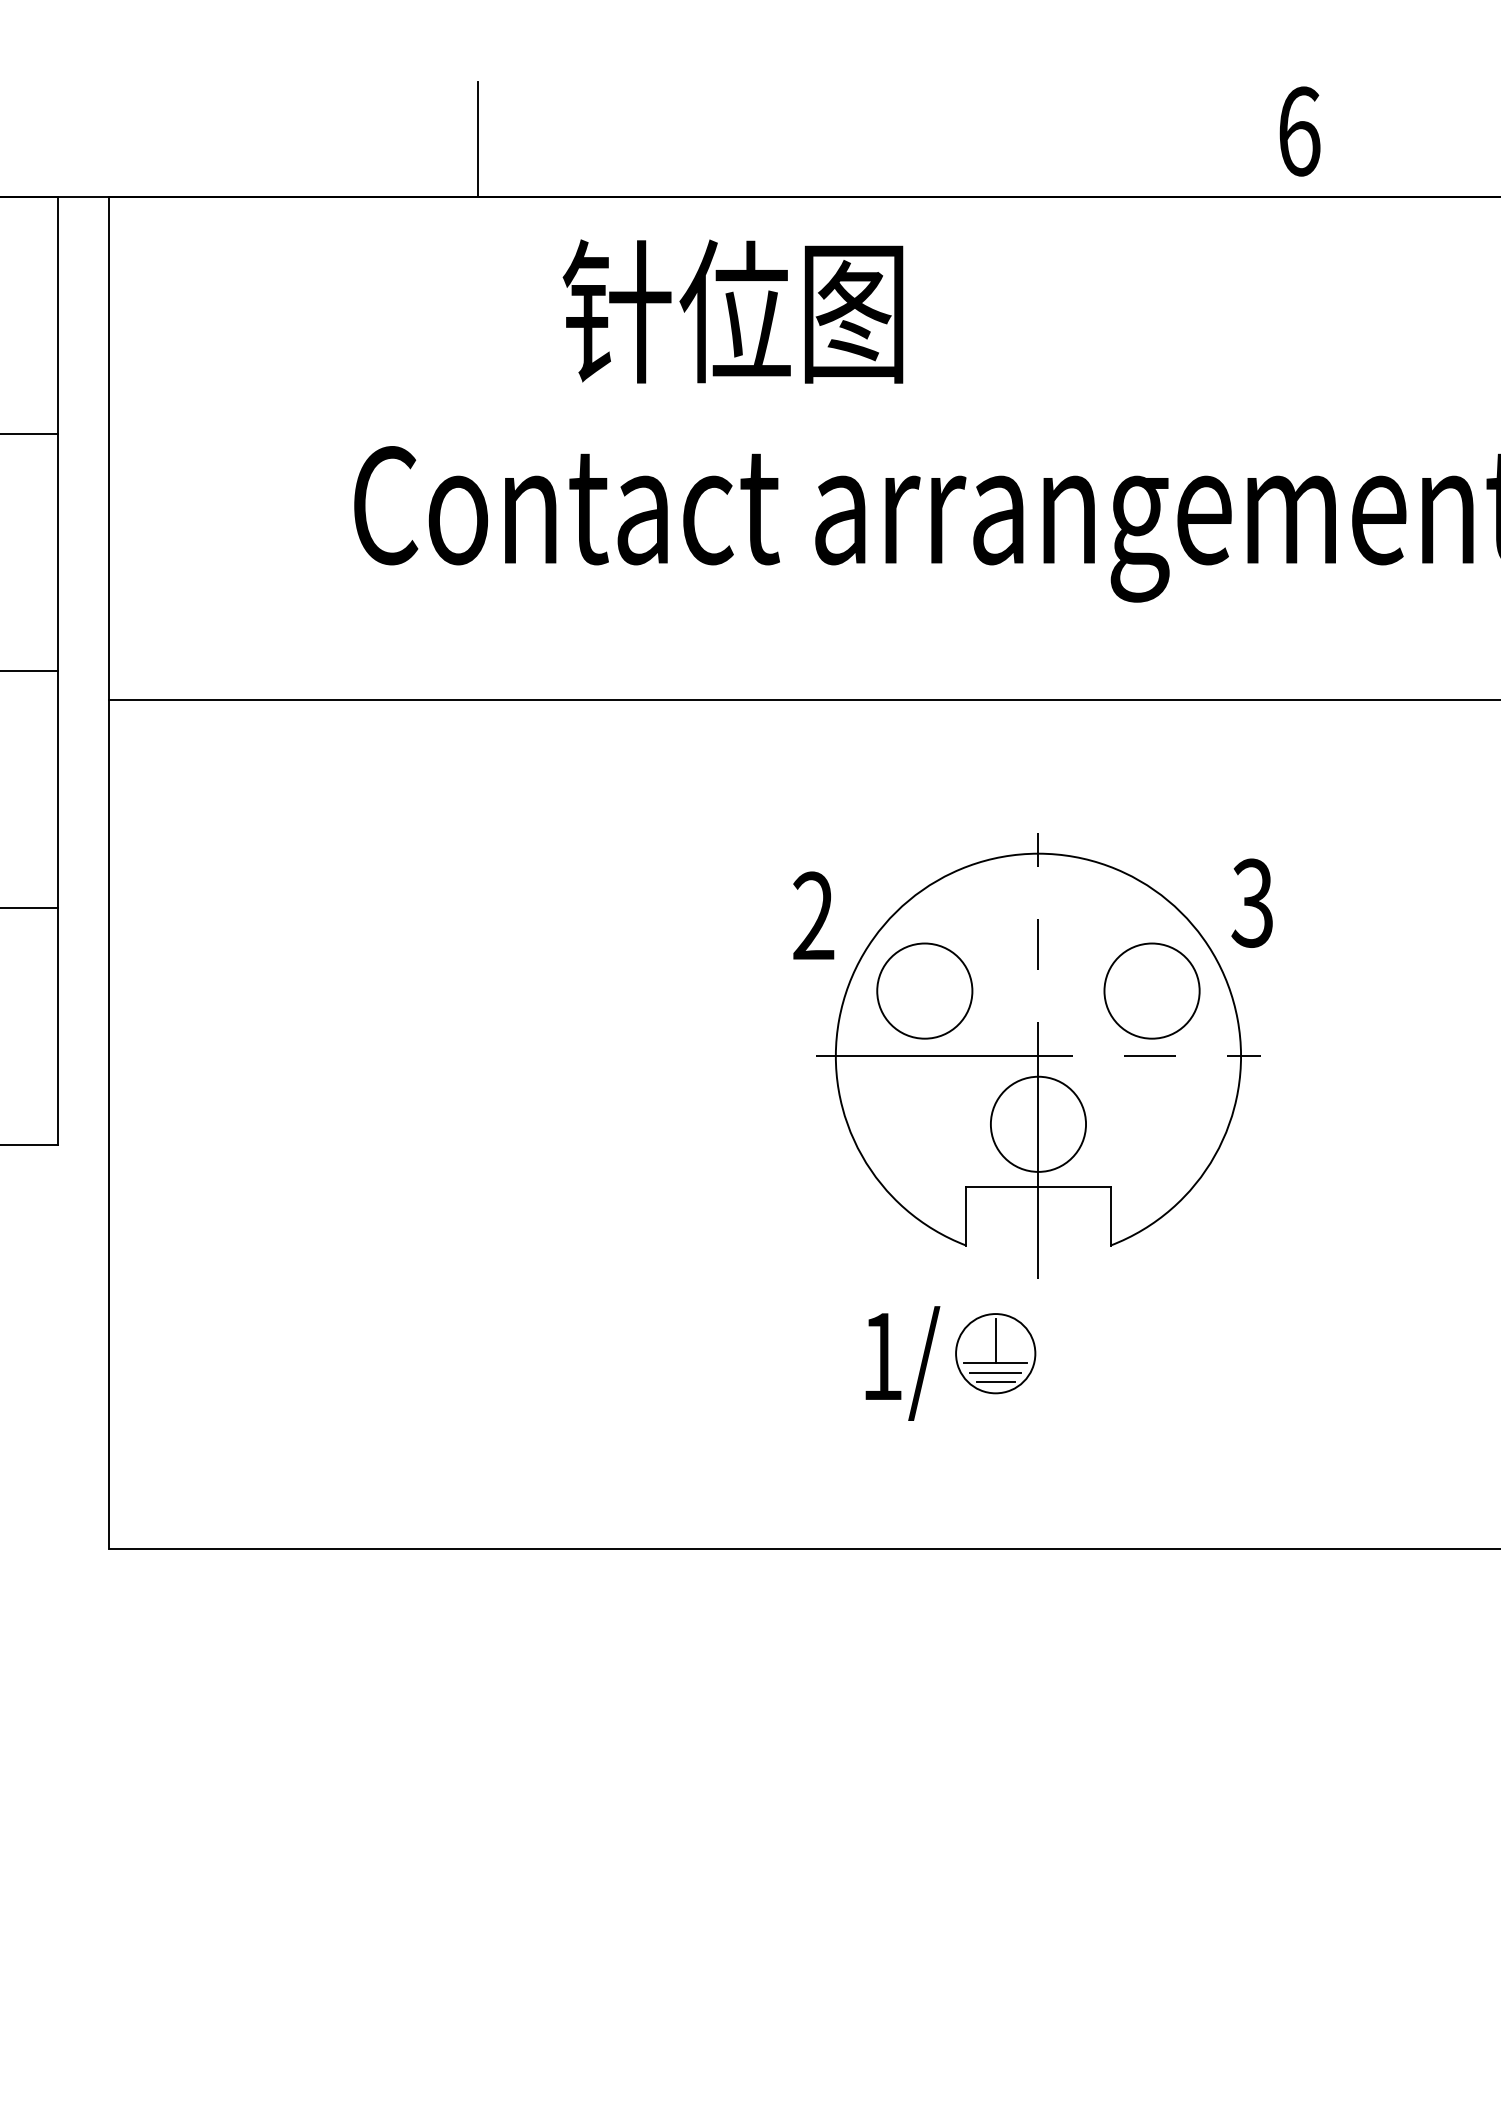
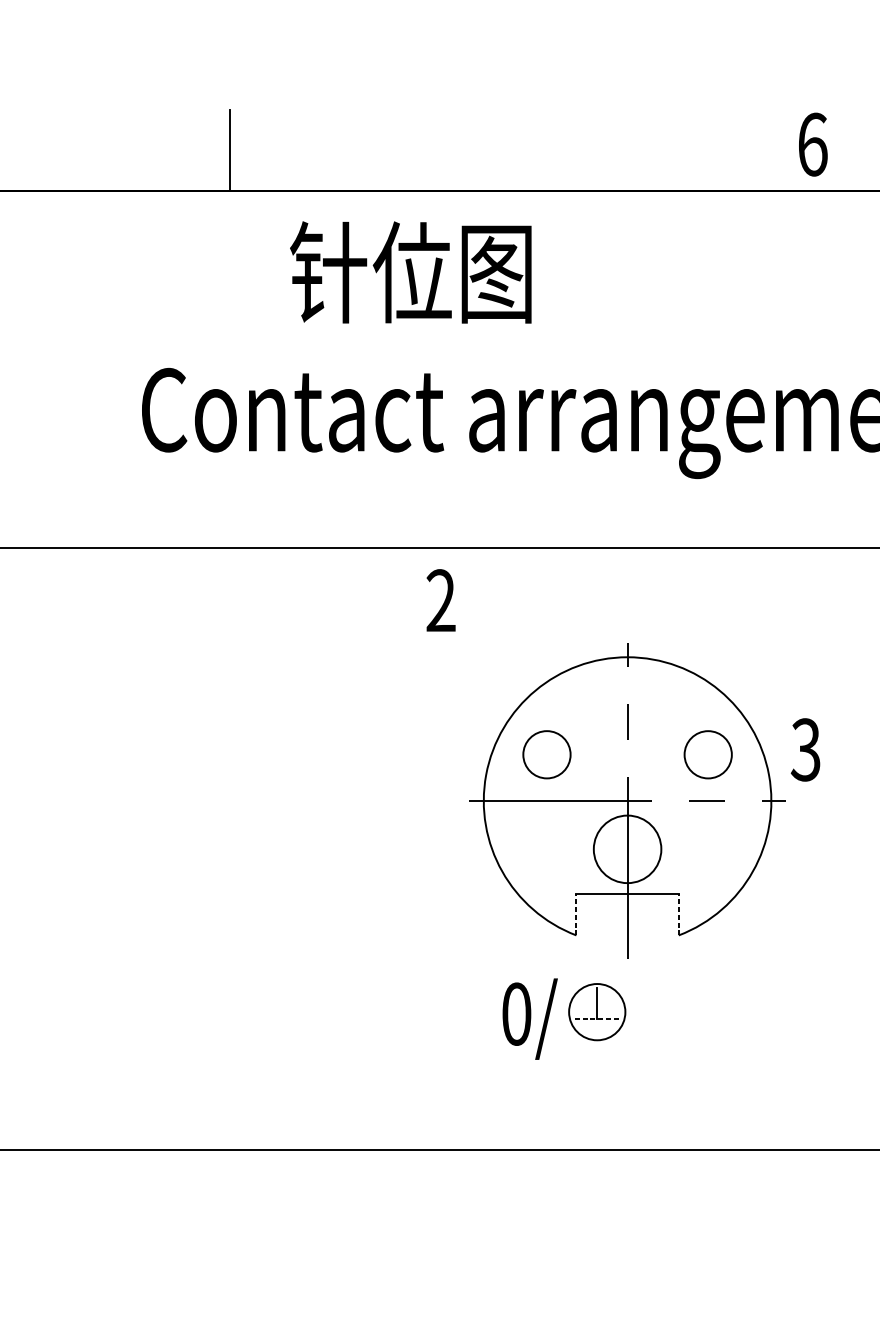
text: (1251, 902) -> (805, 749), moved
text: (813, 915) -> (440, 600), moved
circle: (924, 990) -> (546, 754), size x0.7
circle: (1151, 990) -> (707, 754), size x0.7
line: (966, 1216) -> (576, 914), solid -> dashed
line: (1110, 1216) -> (678, 914), solid -> dashed
text: (882, 1356) -> (516, 1014), 1/ -> 0/
line: (995, 1363) -> (597, 1019), solid -> dashed
line: (995, 1372) -> (597, 1025), removed
line: (995, 1382) -> (597, 1032), removed

